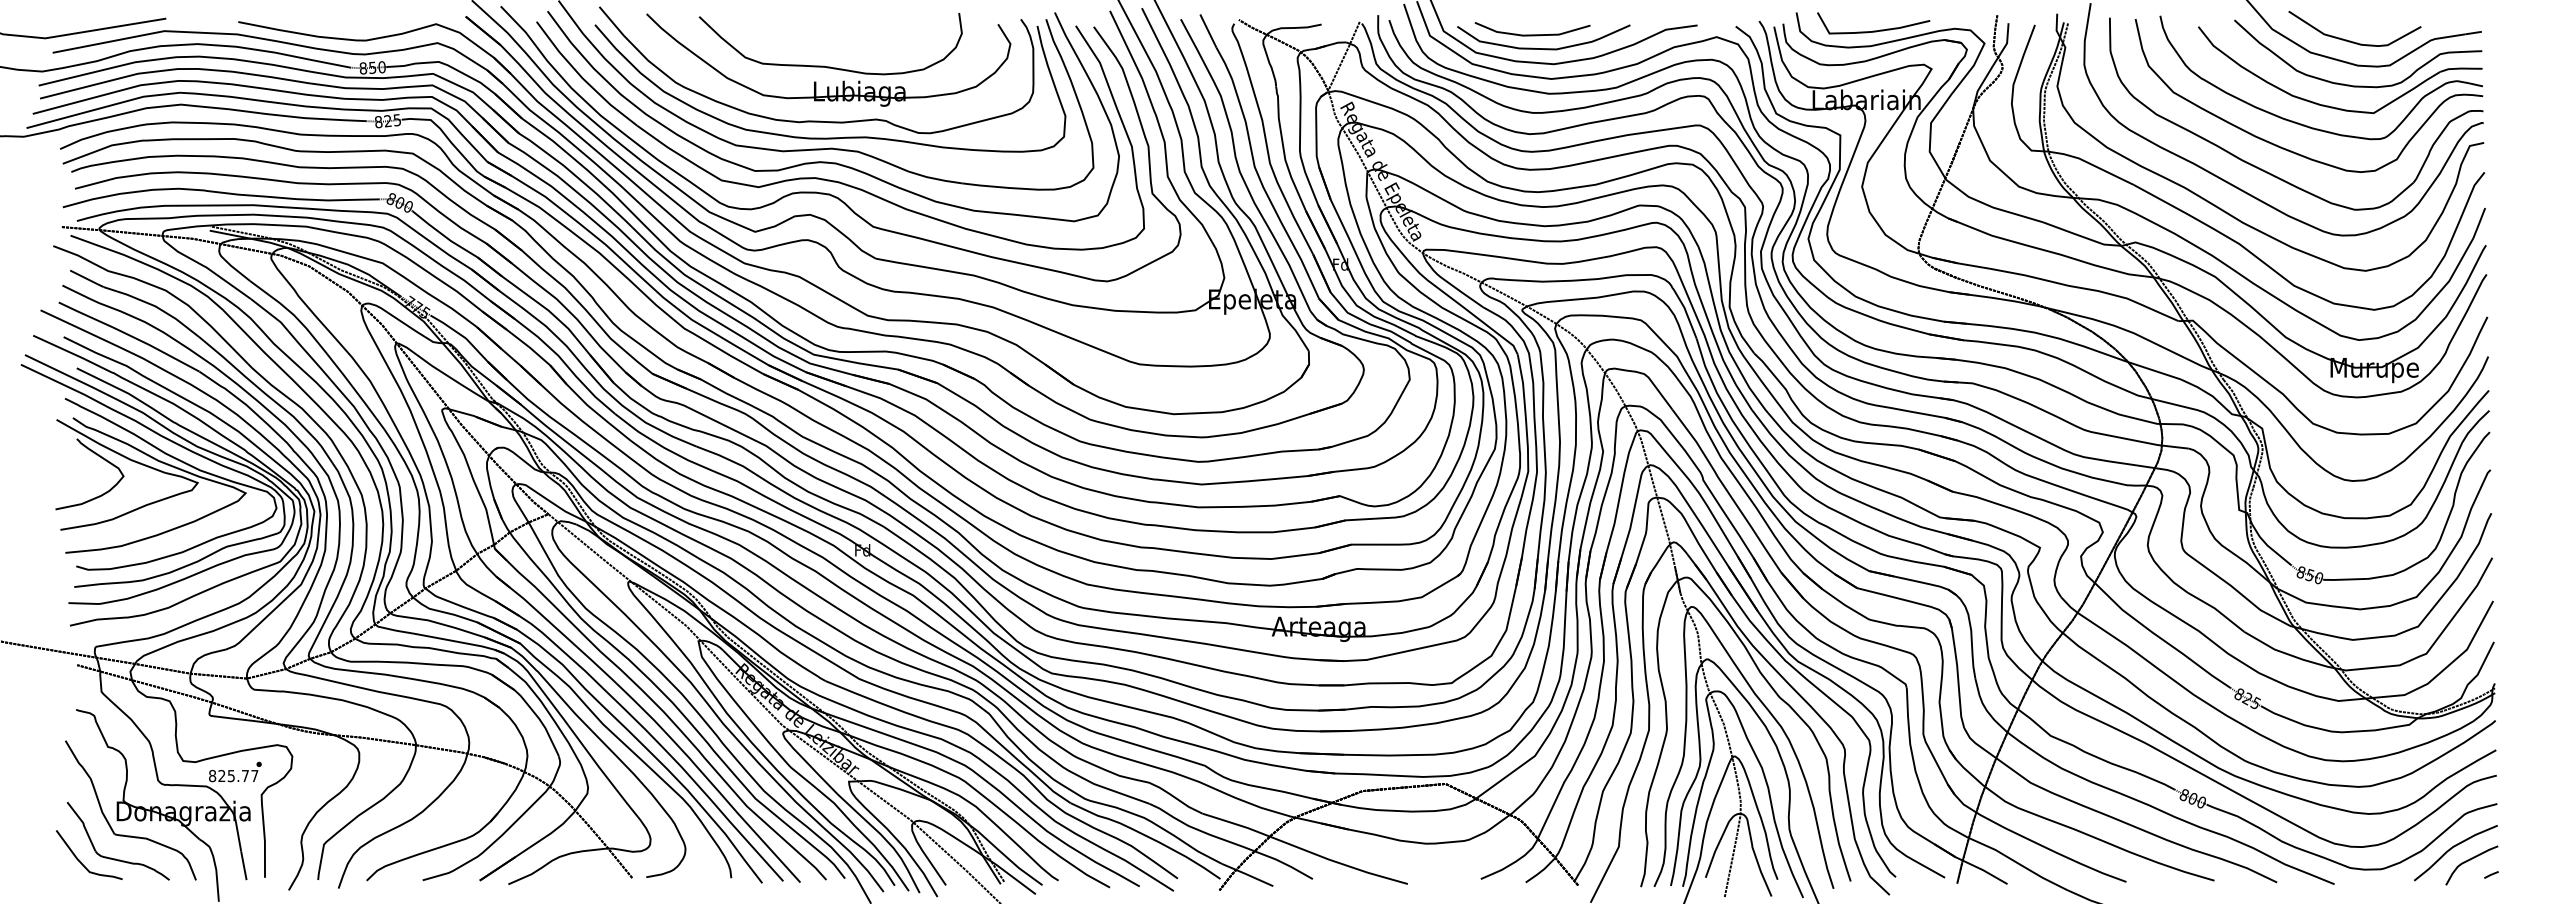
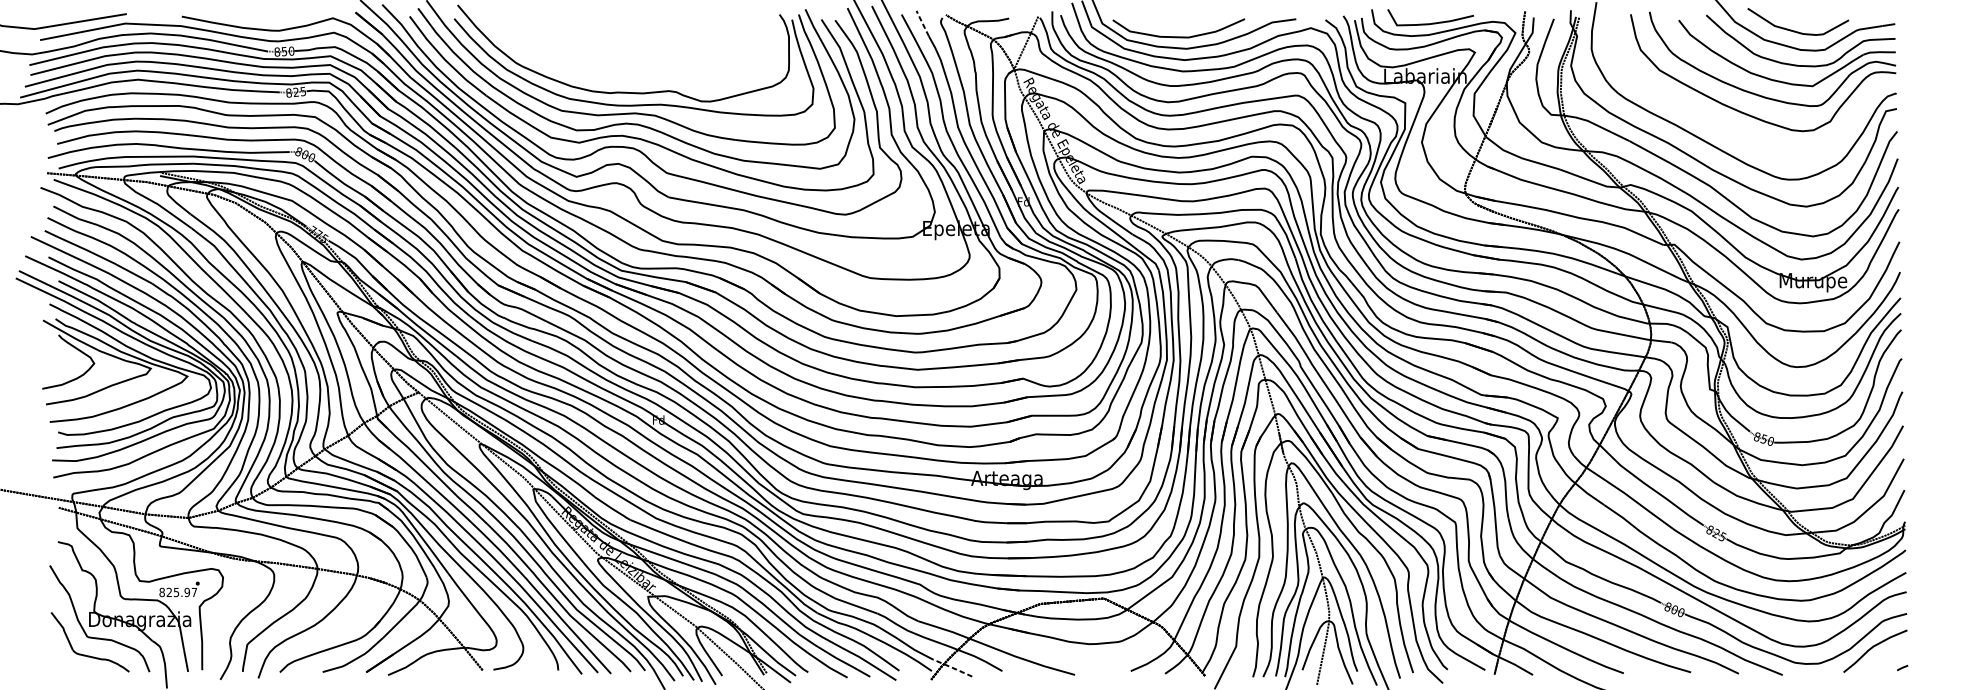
line: (1208, 31) -> (922, 23), solid -> dashed
line: (1532, 34) -> (1170, 26), removed
part: (828, 66) -> (632, 50), removed
part: (2267, 171) -> (1731, 130), removed
text: (245, 775) -> (187, 592), 825.77 -> 825.97
curve: (80, 860) -> (61, 656), removed
curve: (2468, 861) -> (1885, 657), removed
line: (1246, 874) -> (951, 667), solid -> dashed

